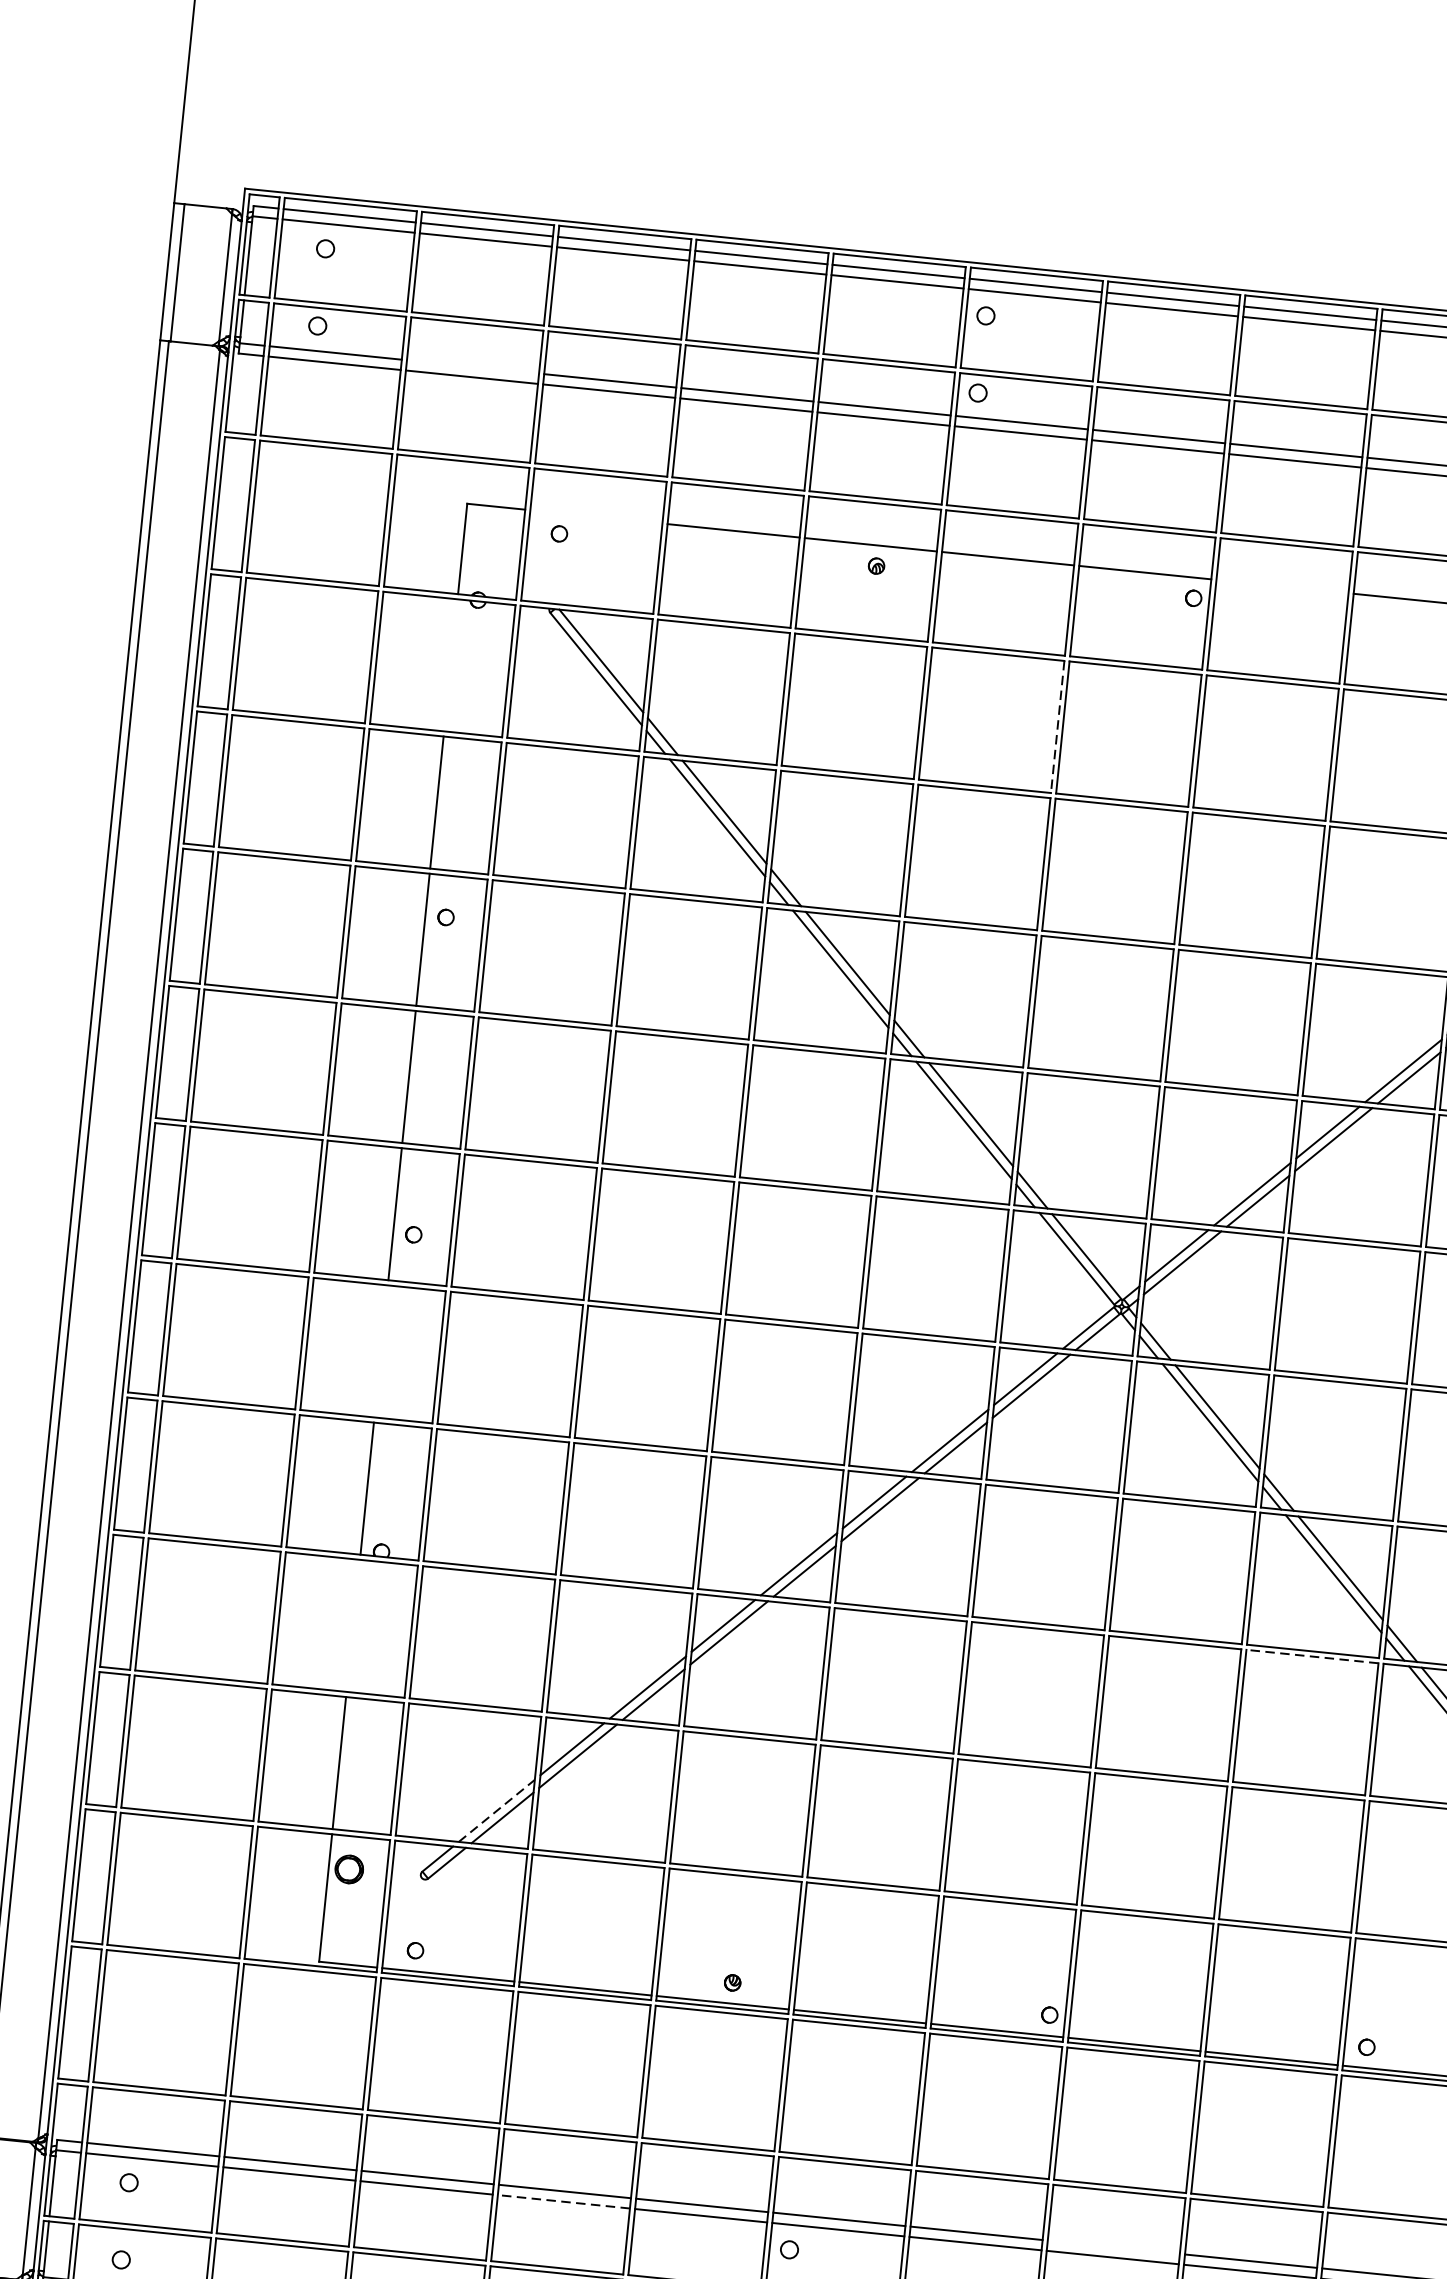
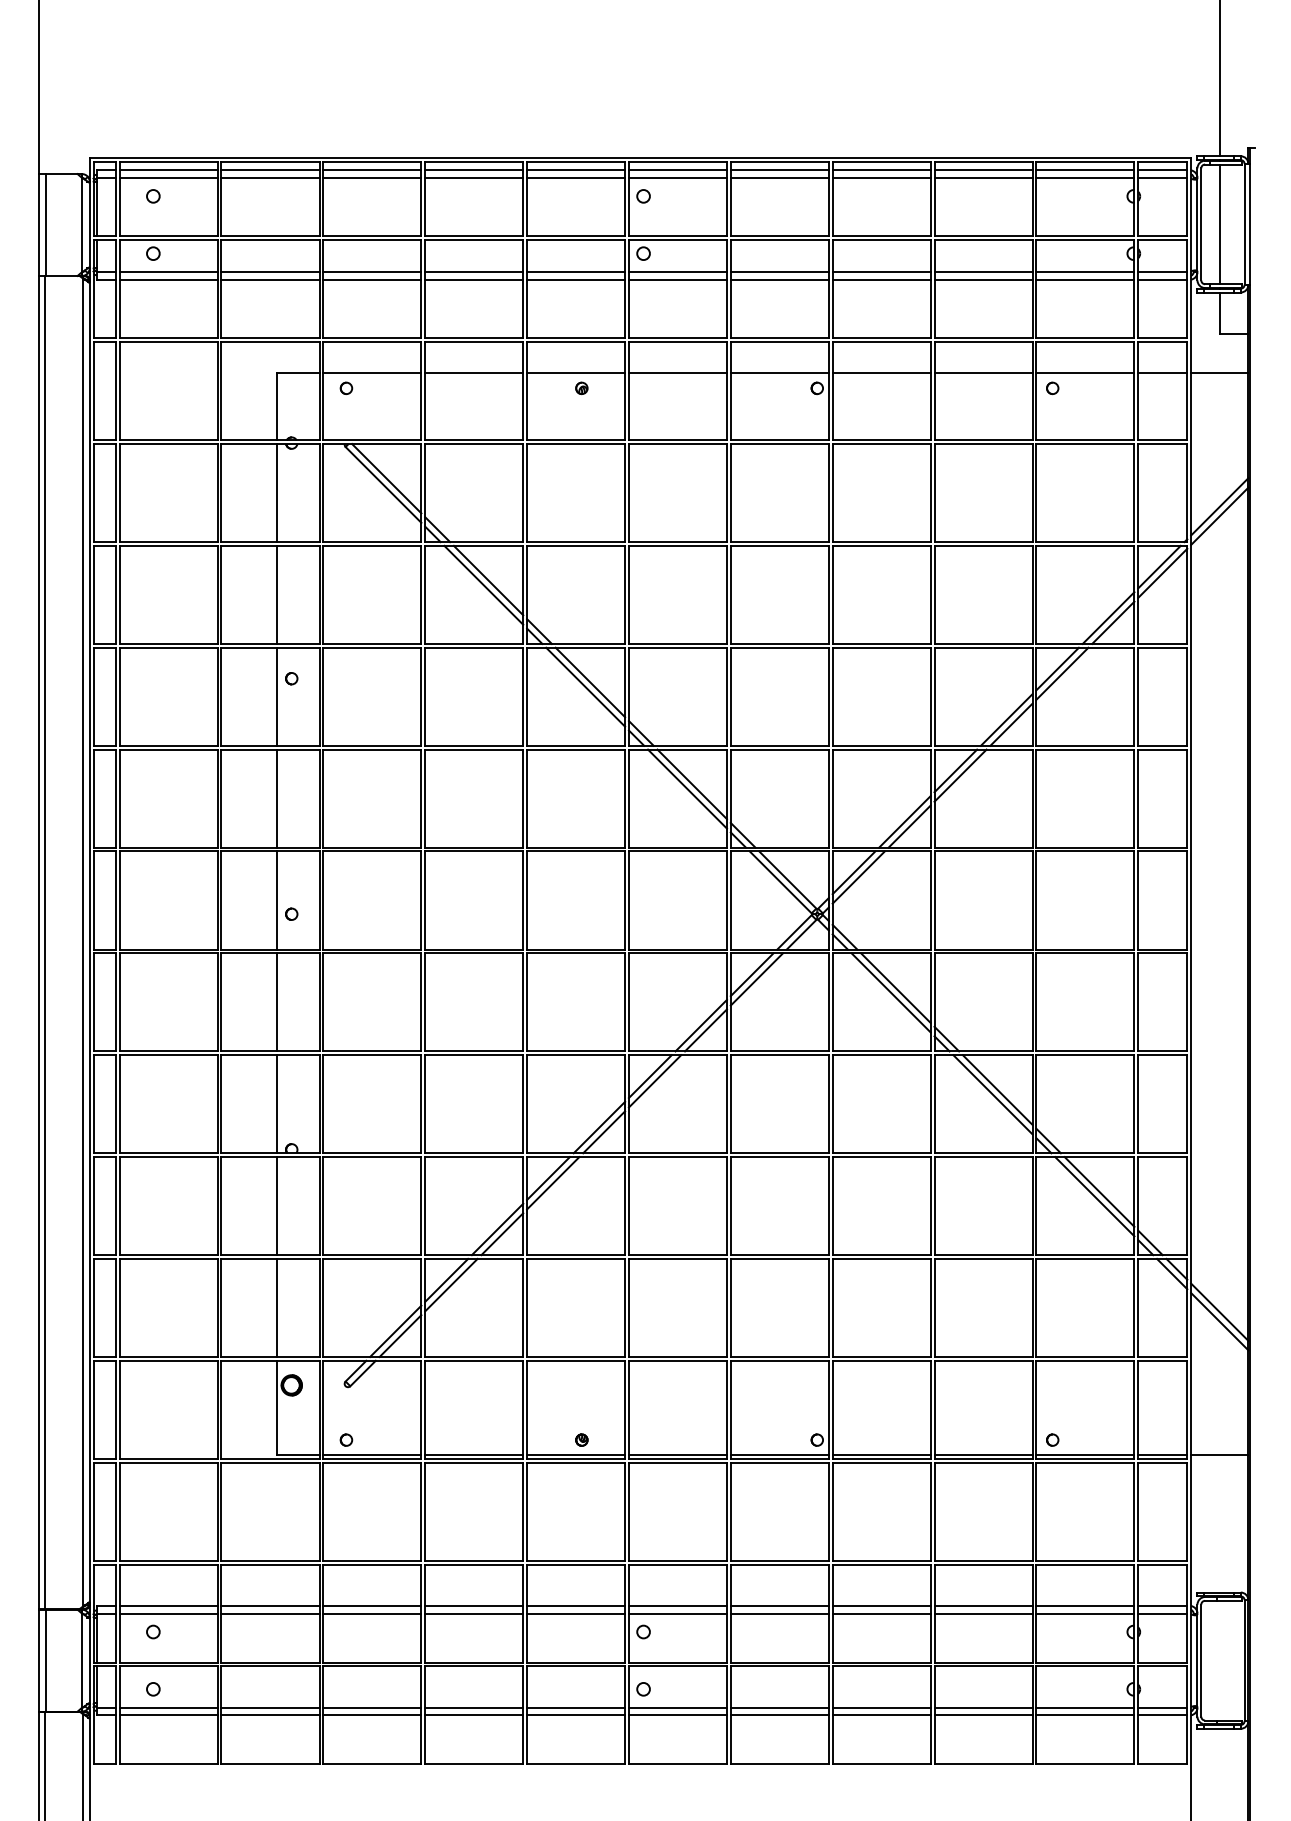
line: (472, 367) -> (270, 272), added
line: (596, 517) -> (372, 373), added
line: (1282, 587) -> (881, 373), added
line: (450, 665) -> (276, 493), added
line: (1056, 727) -> (726, 493), dashed -> solid
line: (381, 1351) -> (276, 1002), added
line: (353, 1626) -> (276, 1206), added
line: (1312, 1657) -> (983, 1157), dashed -> solid
line: (497, 1811) -> (396, 1331), dashed -> solid
line: (562, 2201) -> (473, 1613), dashed -> solid
line: (1113, 2246) -> (881, 1605), added

